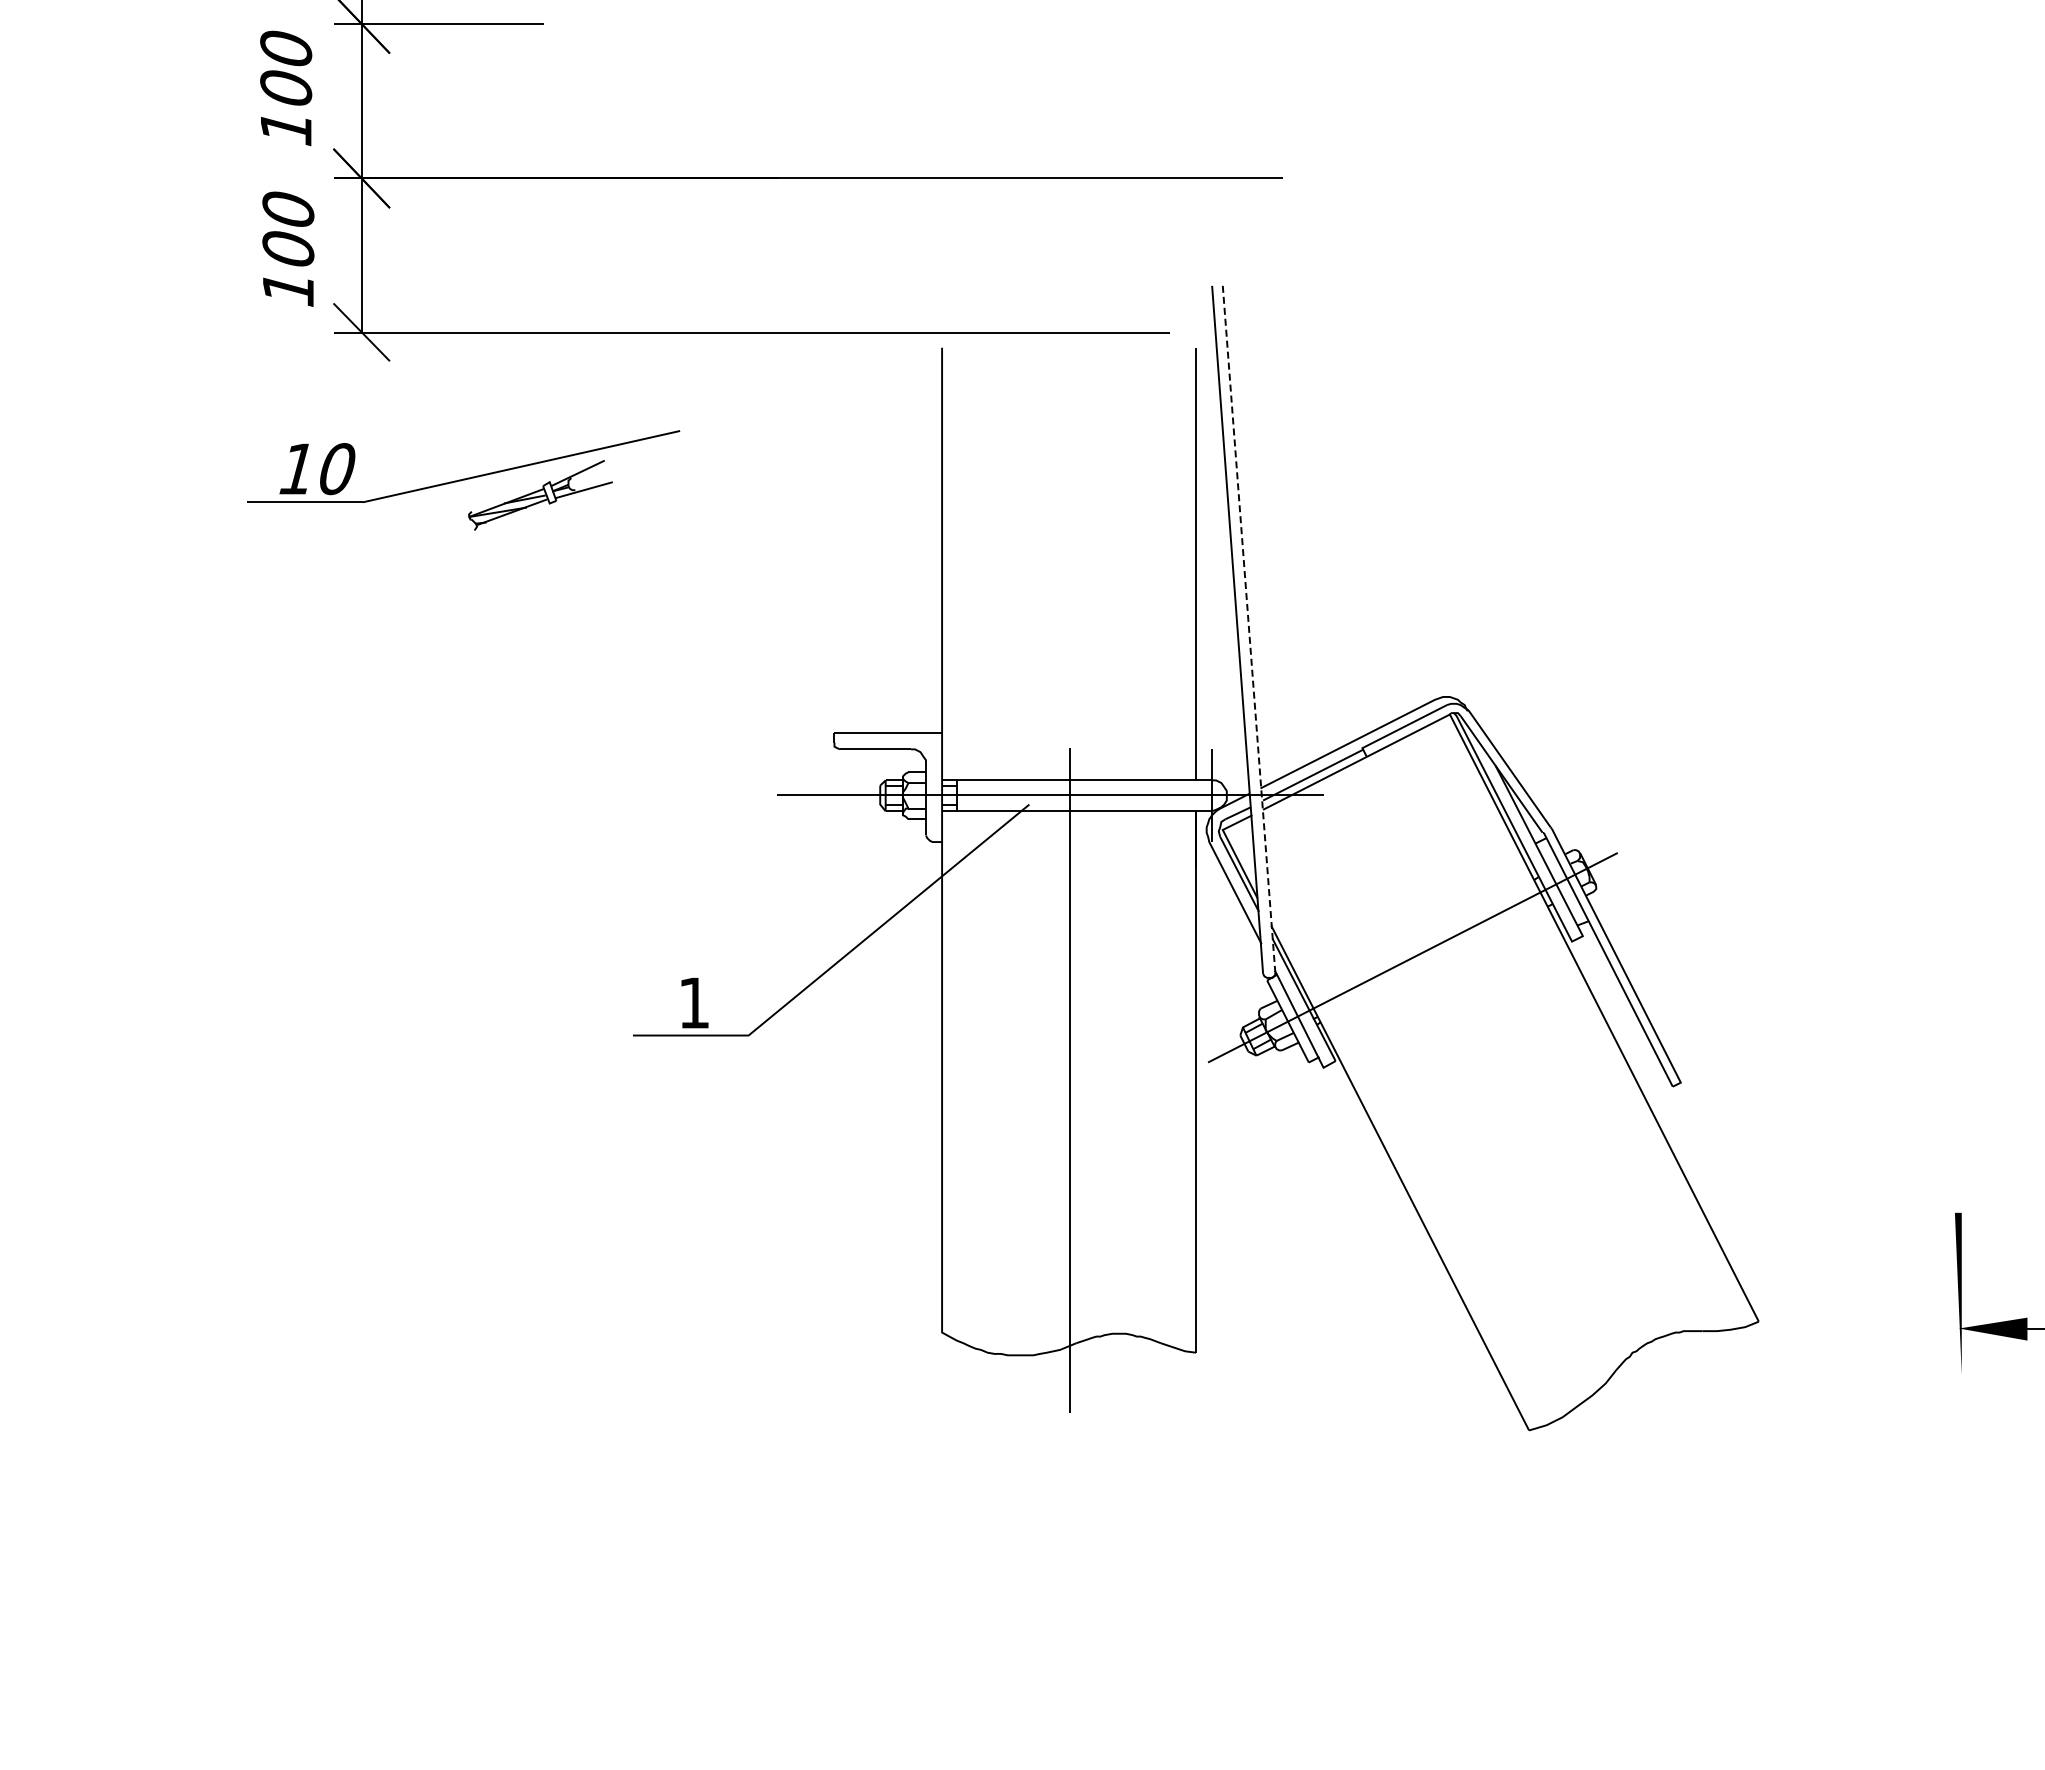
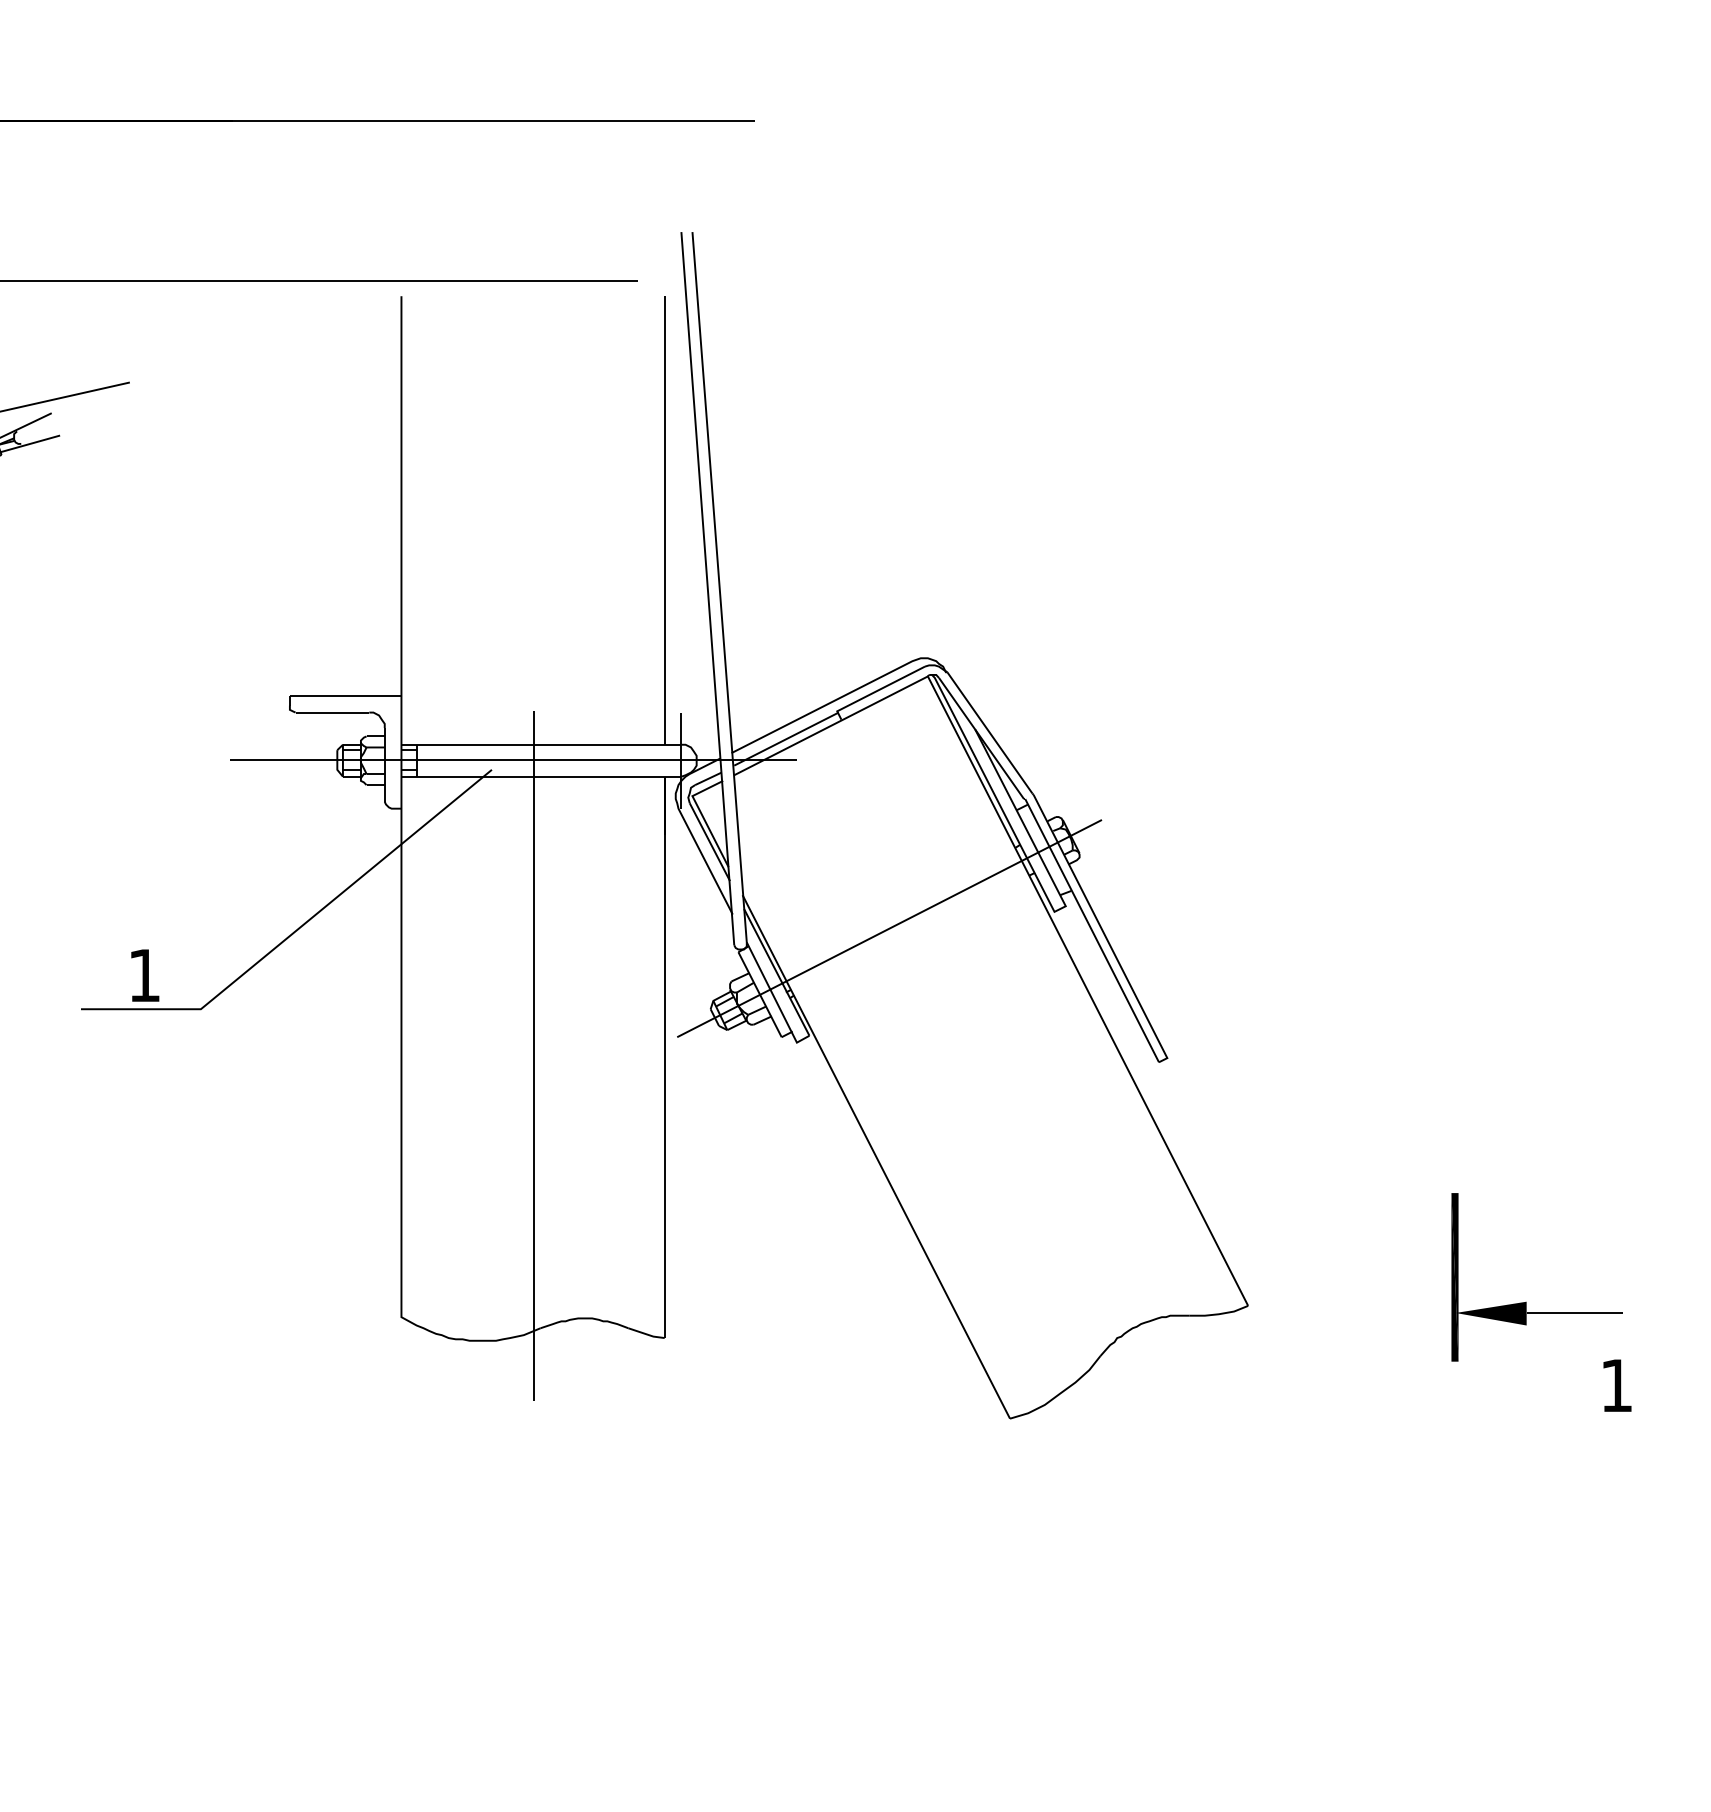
line: (1249, 630) -> (720, 589), dashed -> solid
fill: (1957, 1293) -> (1454, 1276), added

